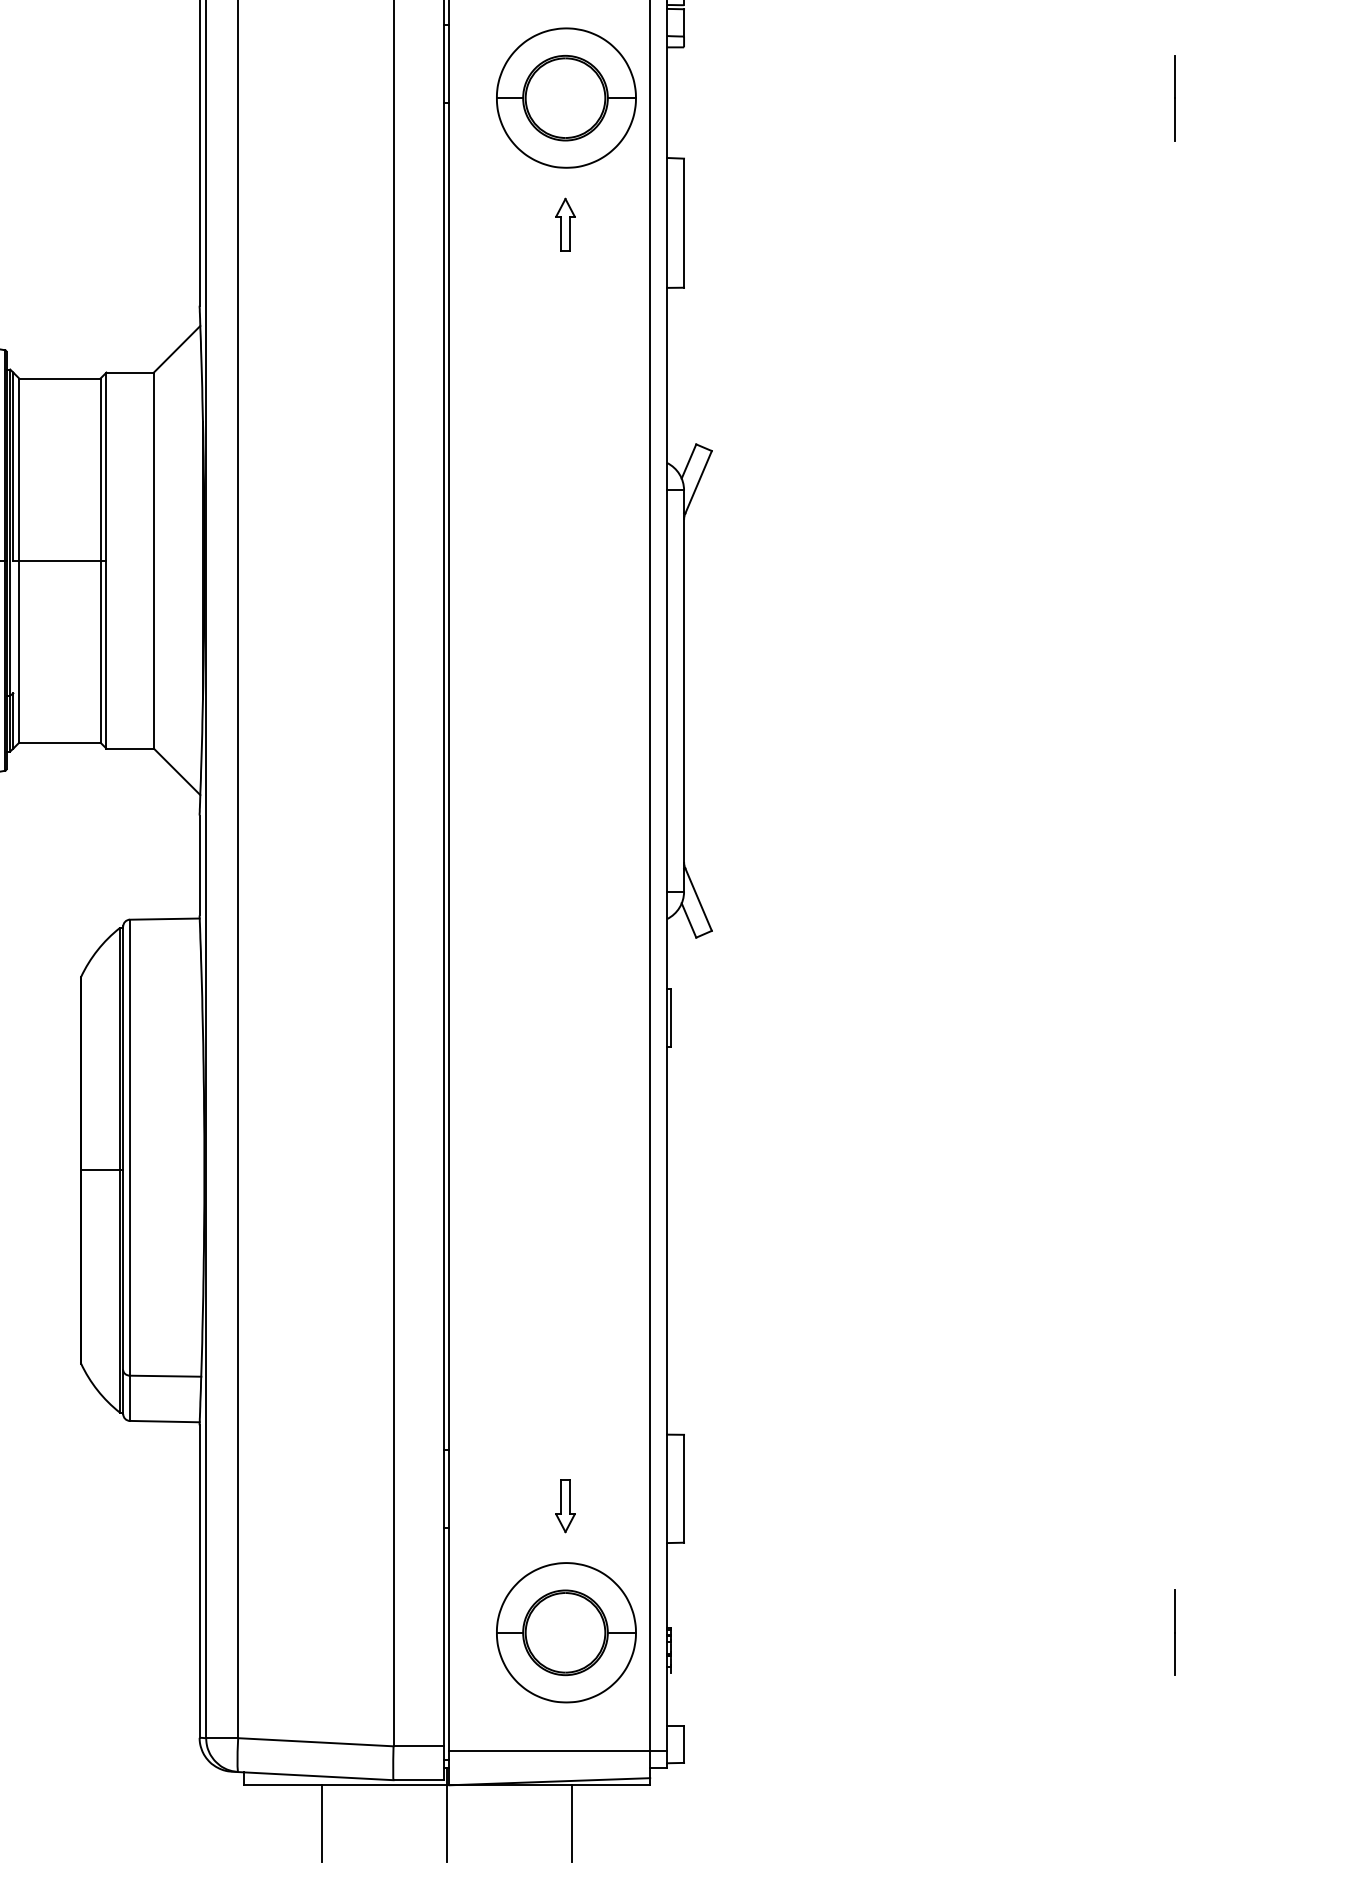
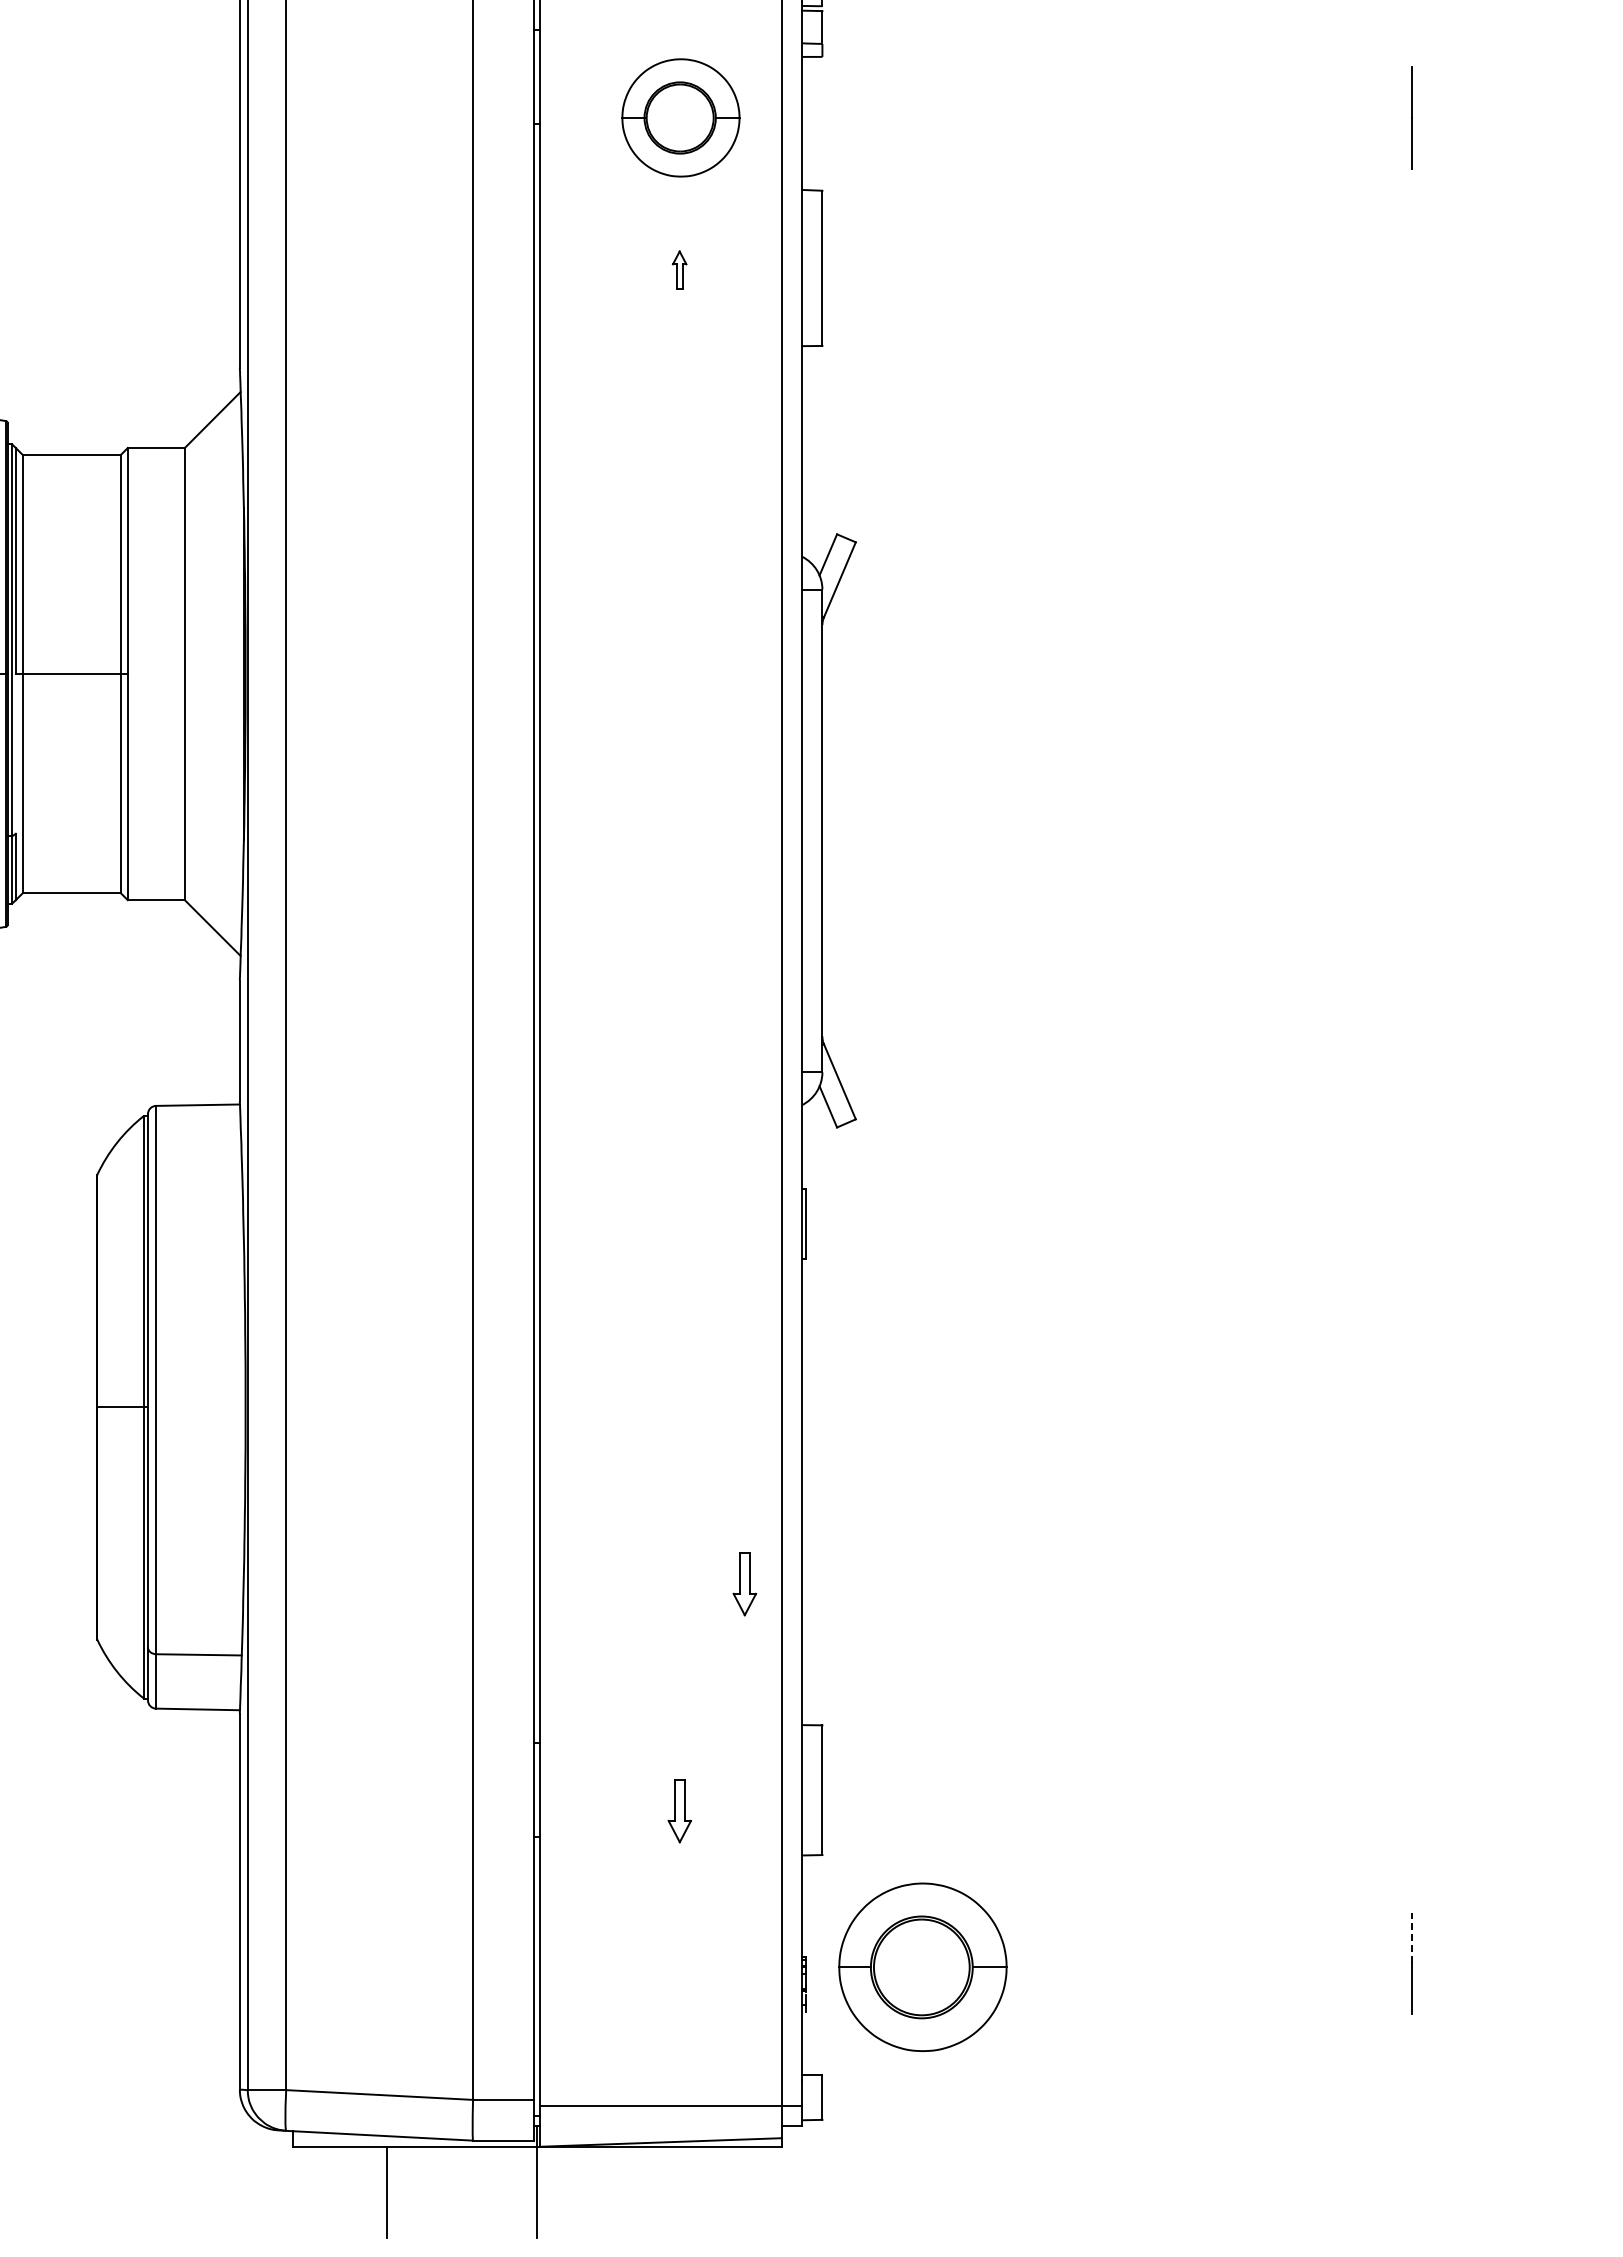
part: (566, 97) -> (680, 117), size x0.7
part: (565, 224) -> (679, 269), size x0.6
part: (619, 1317) -> (744, 1584), added
line: (1174, 1611) -> (1412, 1937), solid -> dashed
part: (566, 1632) -> (922, 1966), moved
line: (571, 1823) -> (687, 2192), removed

